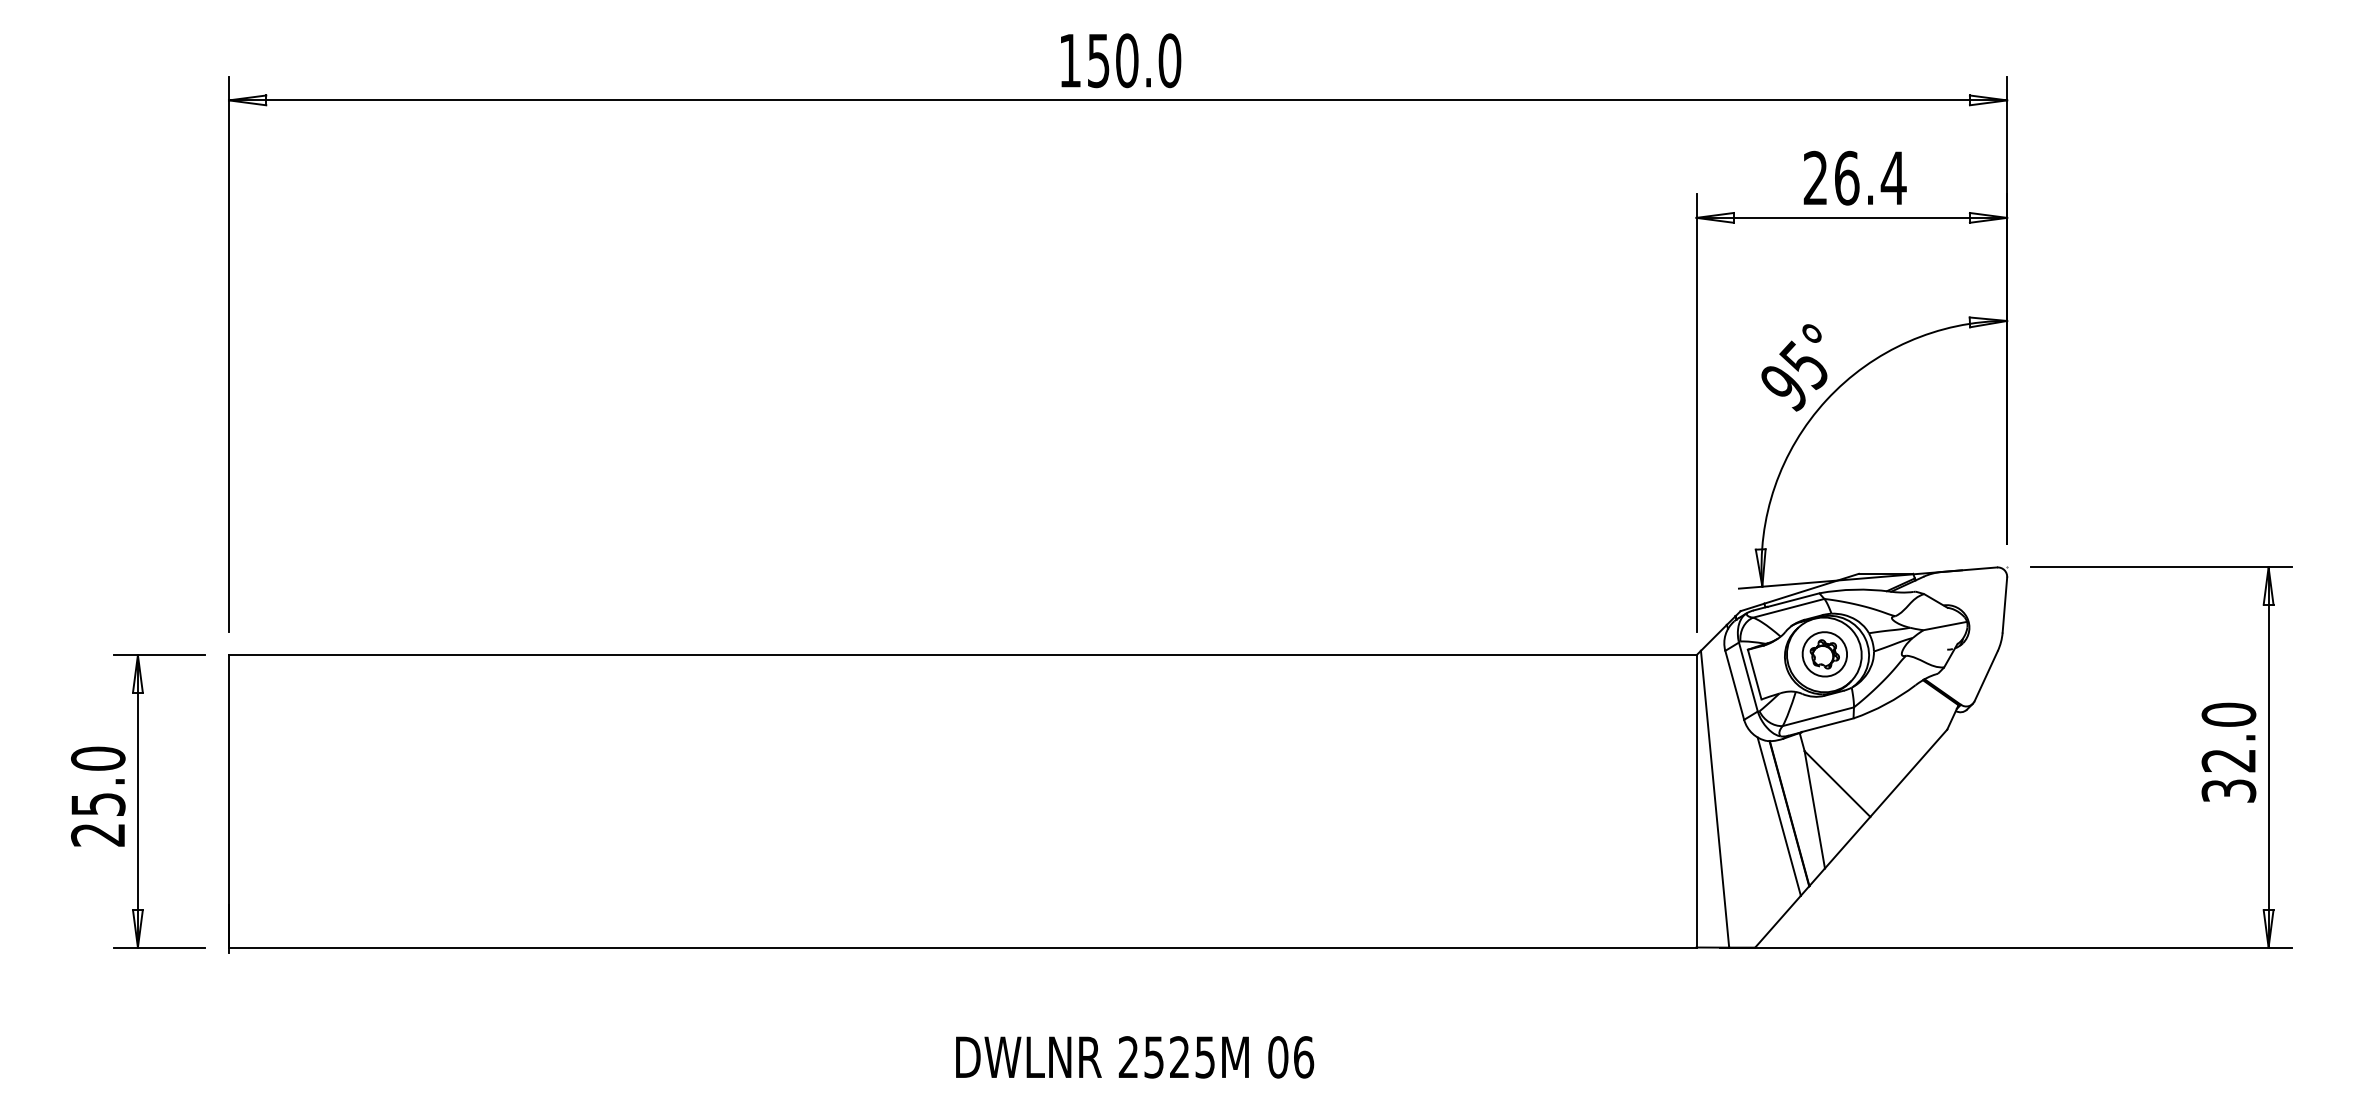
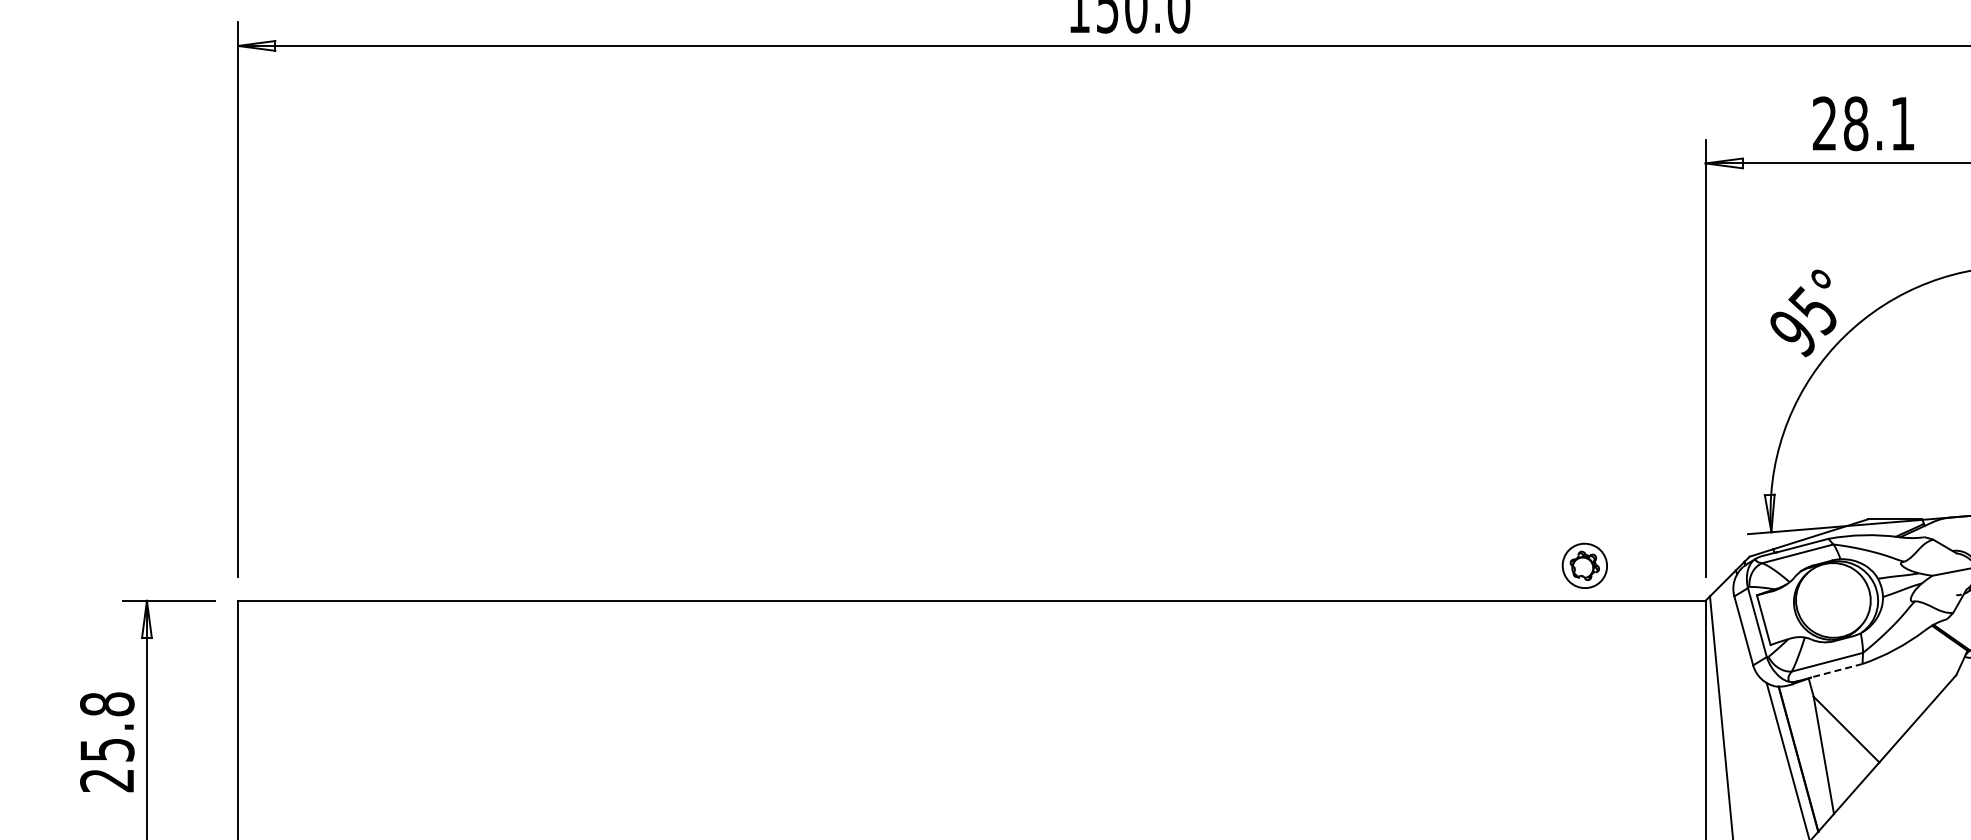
text: (1870, 177) -> (1879, 123), 26.4 -> 28.1
part: (1824, 654) -> (1584, 566), moved
line: (1827, 725) -> (1836, 671), solid -> dashed
text: (98, 758) -> (107, 704), 25.0 -> 25.8

